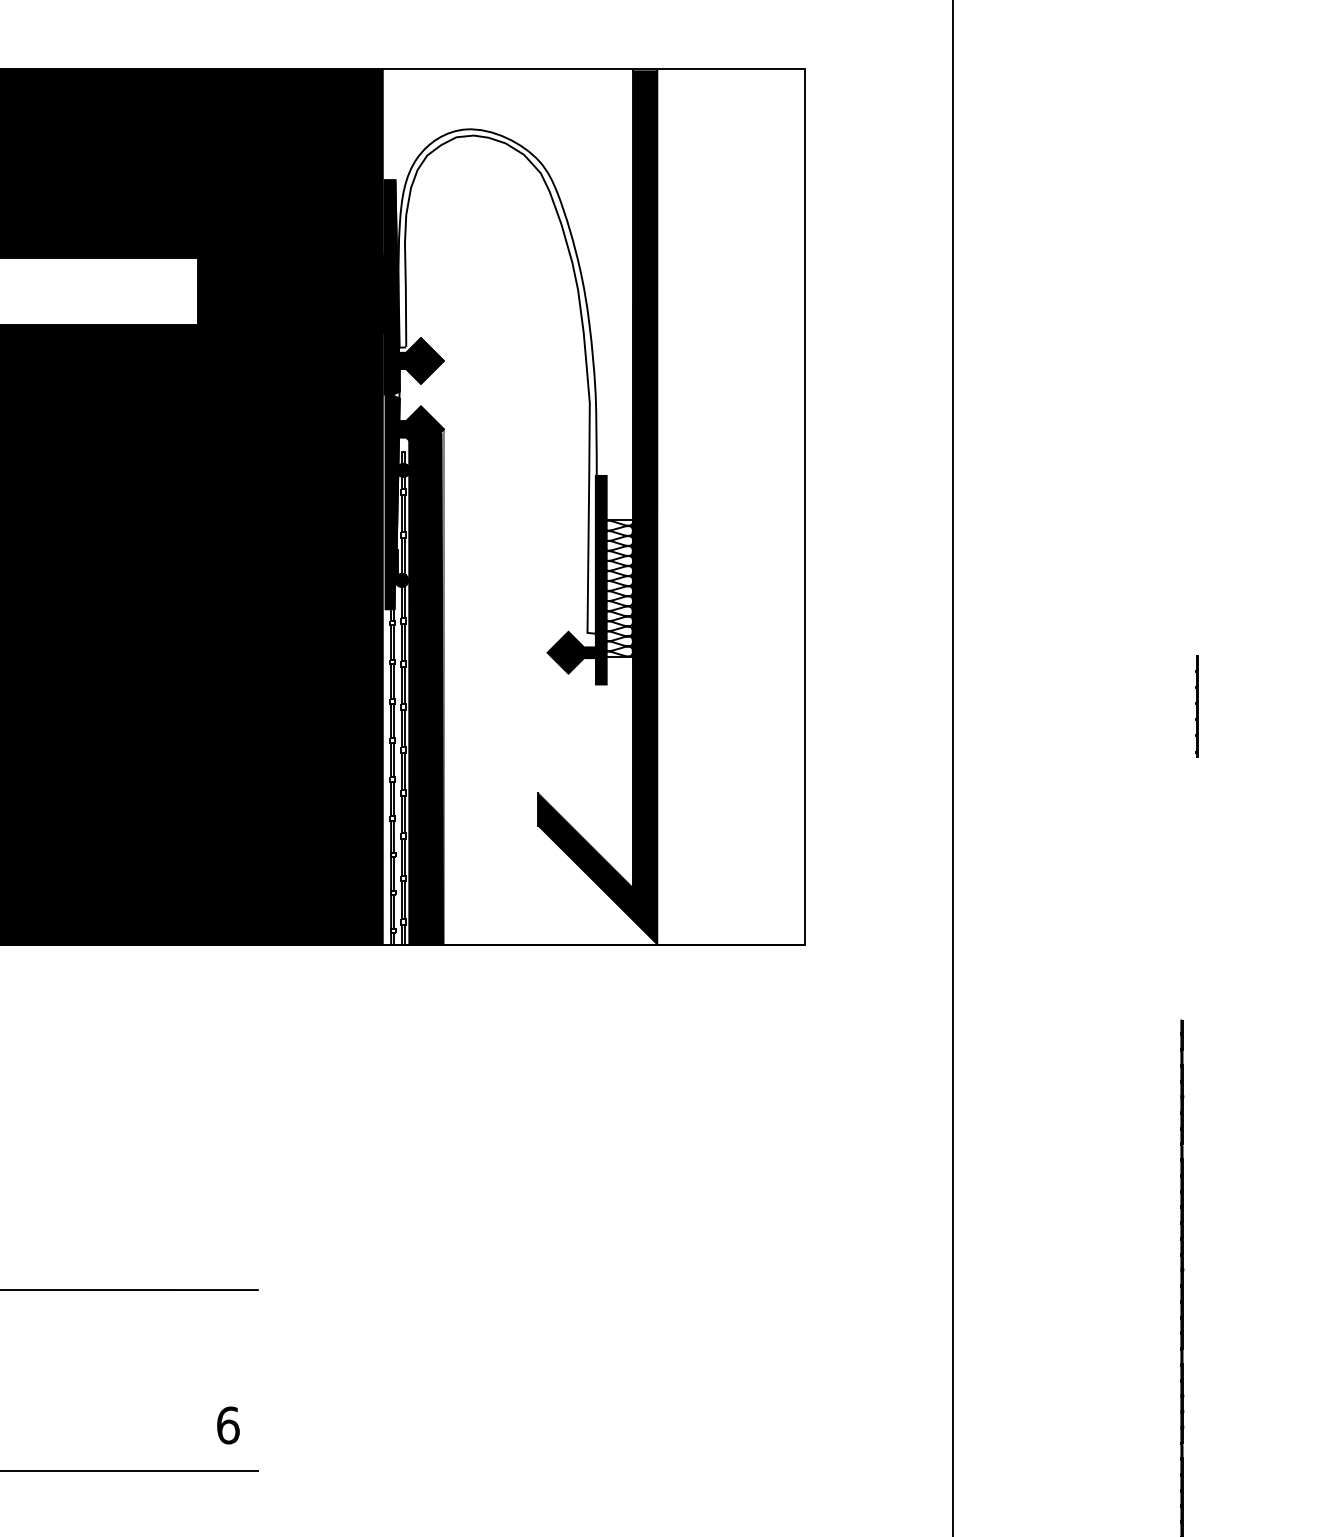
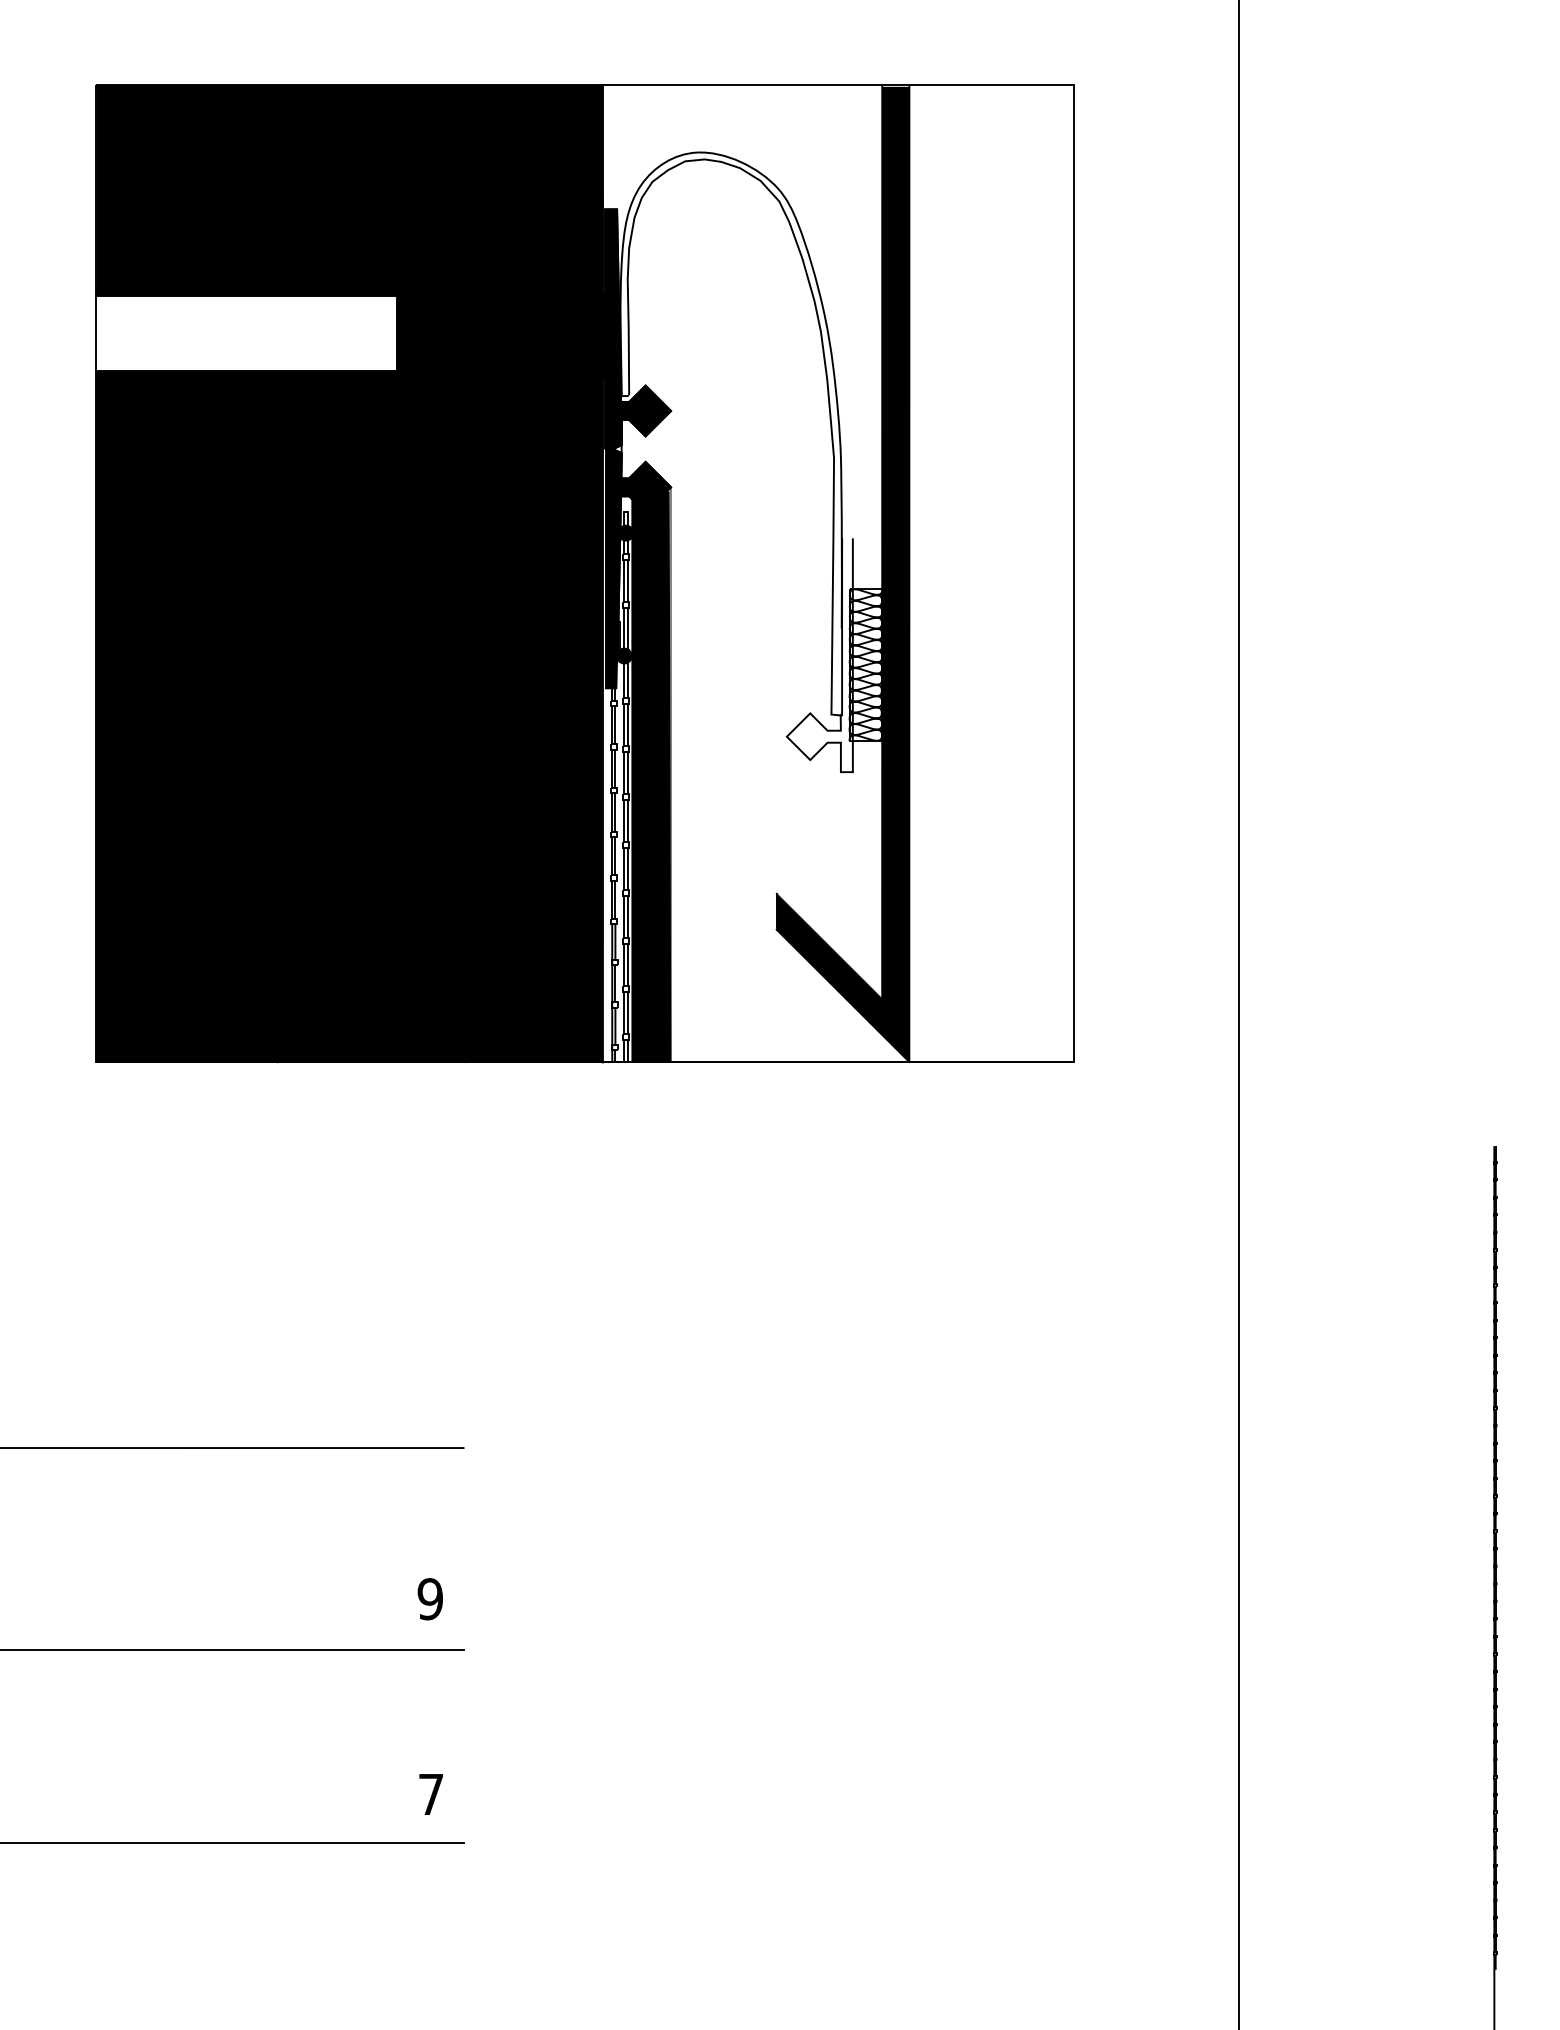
fill: (576, 579) -> (819, 655), removed
line: (1196, 706) -> (1511, 796), removed
text: (228, 1425) -> (430, 1599), 6 -> 9

